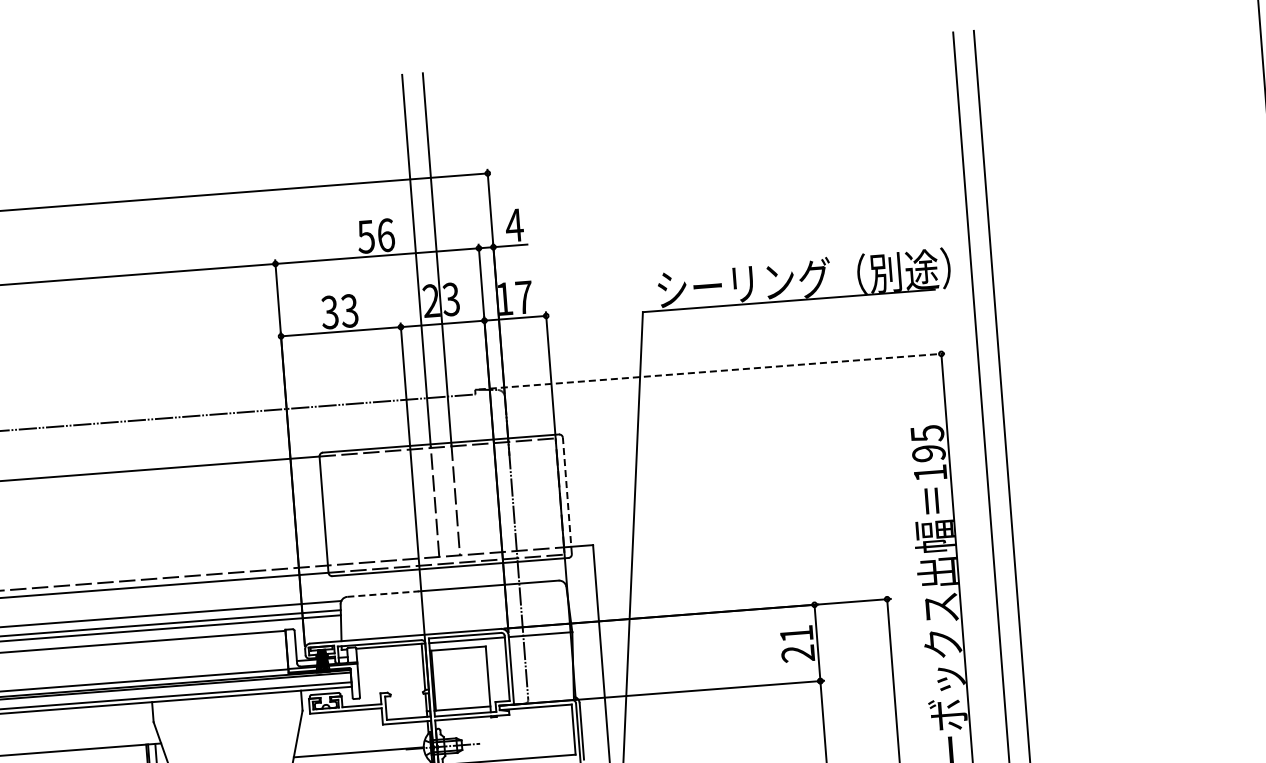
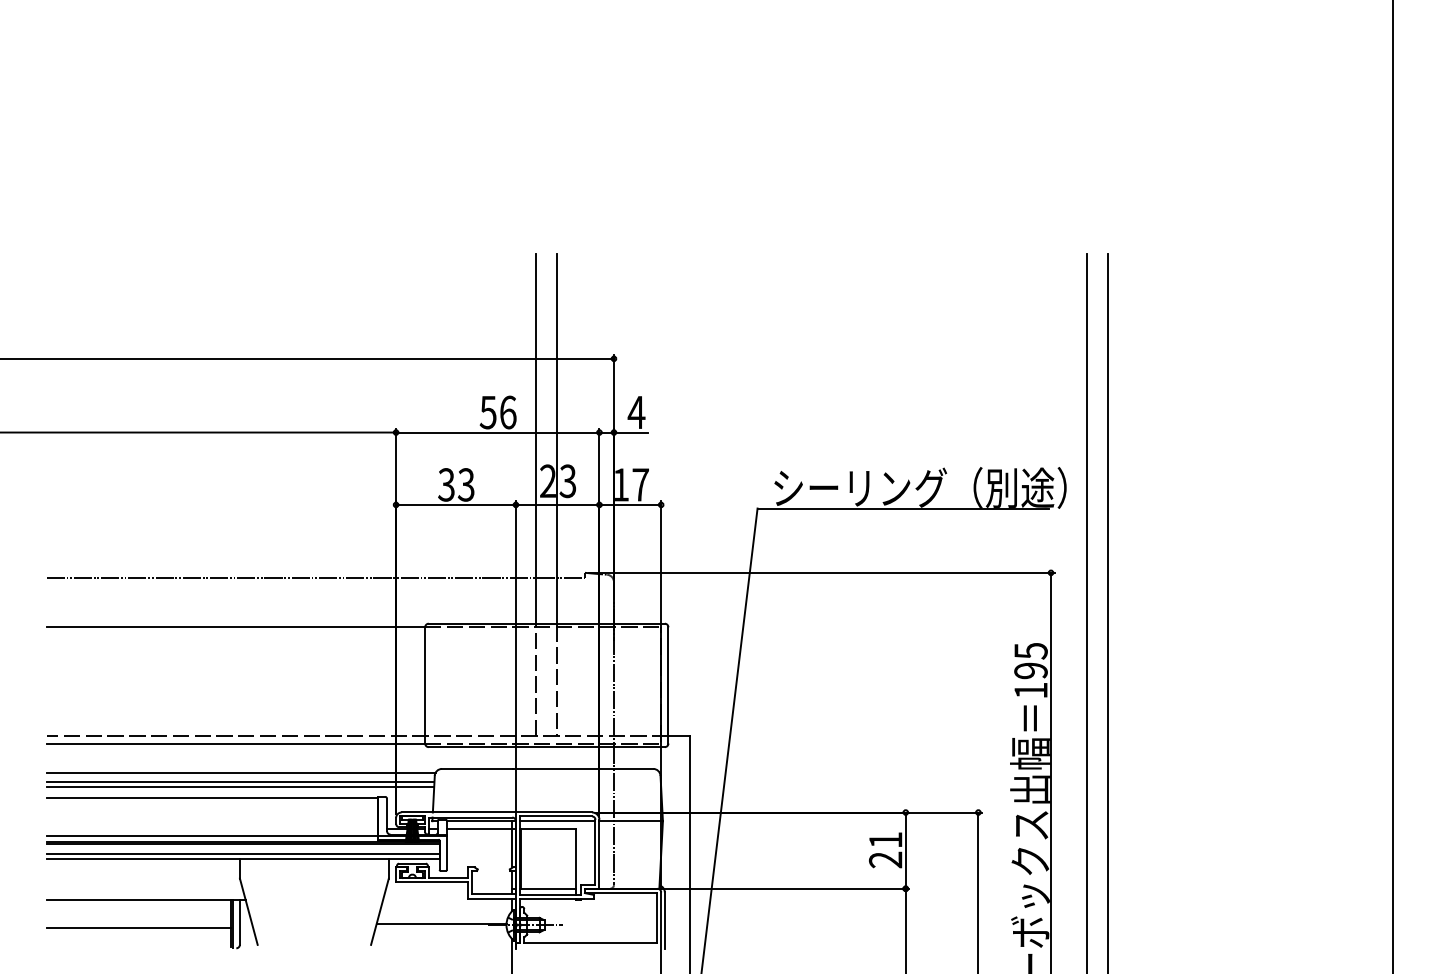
line: (712, 371) -> (822, 572), dashed -> solid
line: (567, 495) -> (668, 684), dashed -> solid
line: (382, 593) -> (477, 768), dashed -> solid
line: (390, 653) -> (480, 828), added

